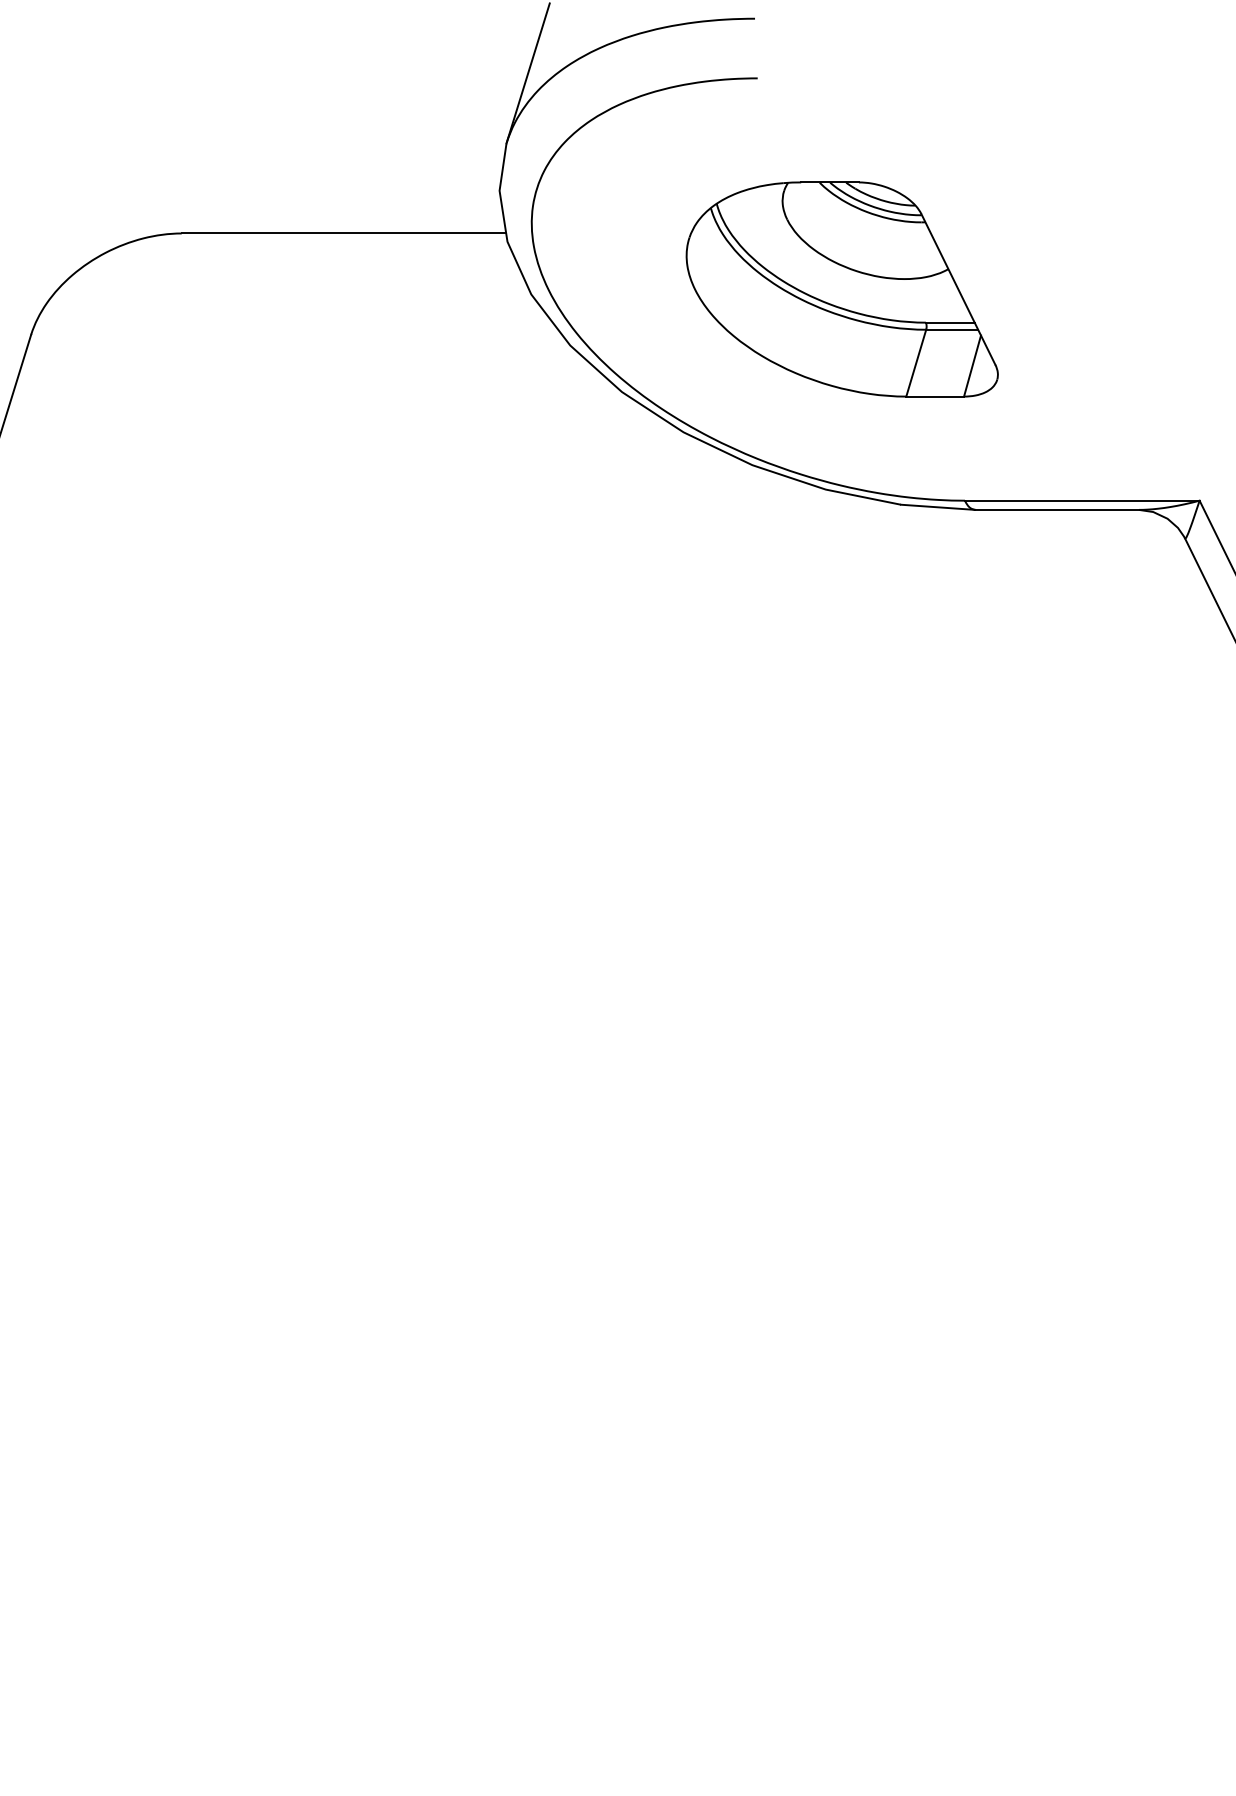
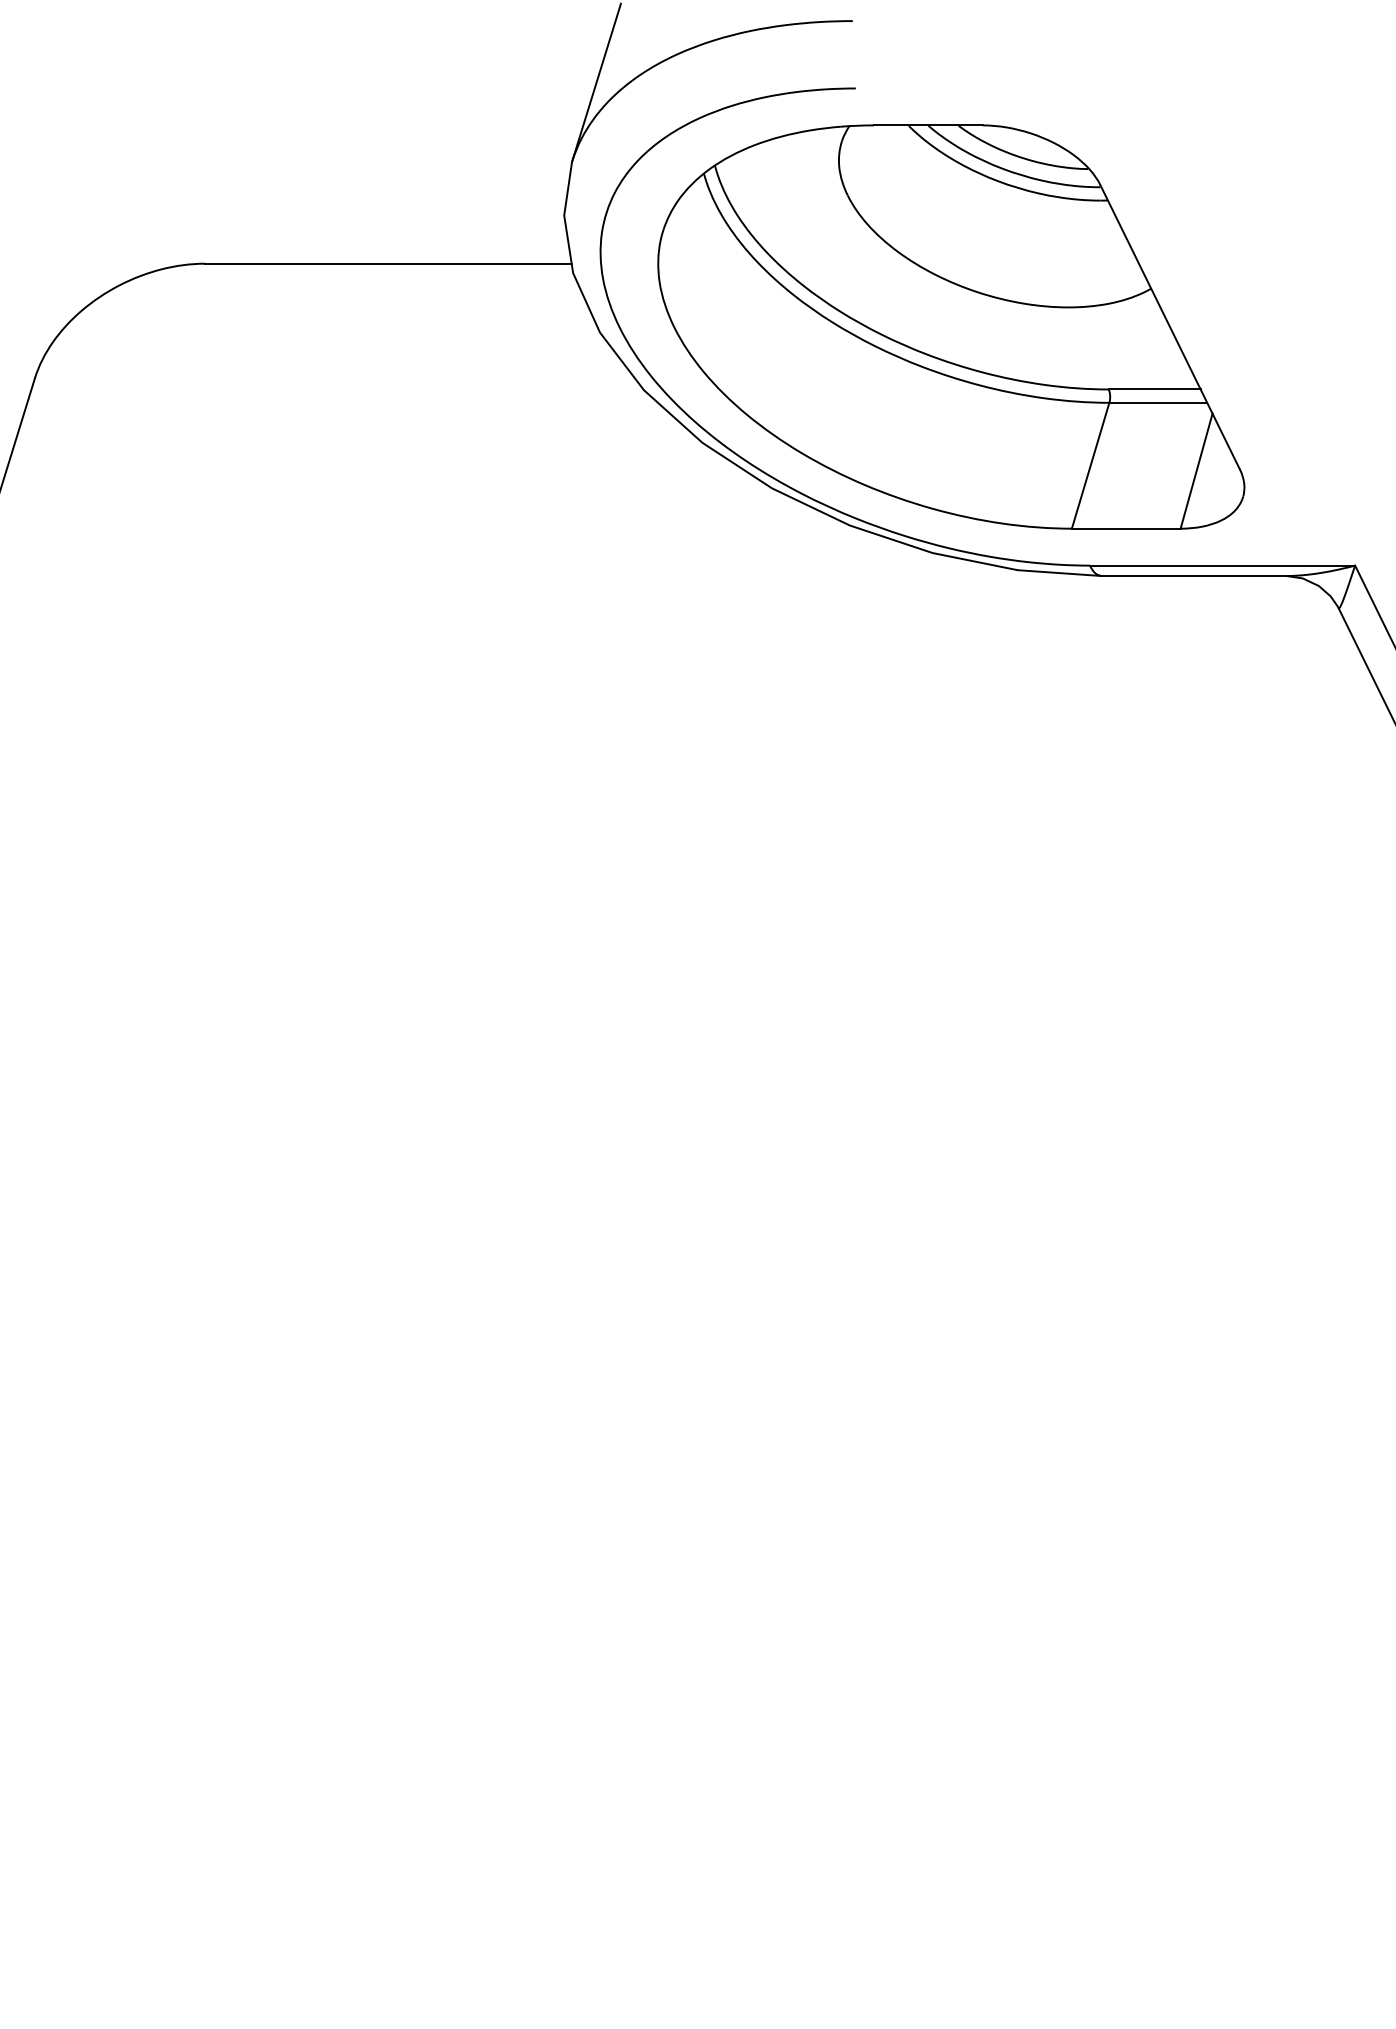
part: (842, 289) -> (951, 326), size x1.67

